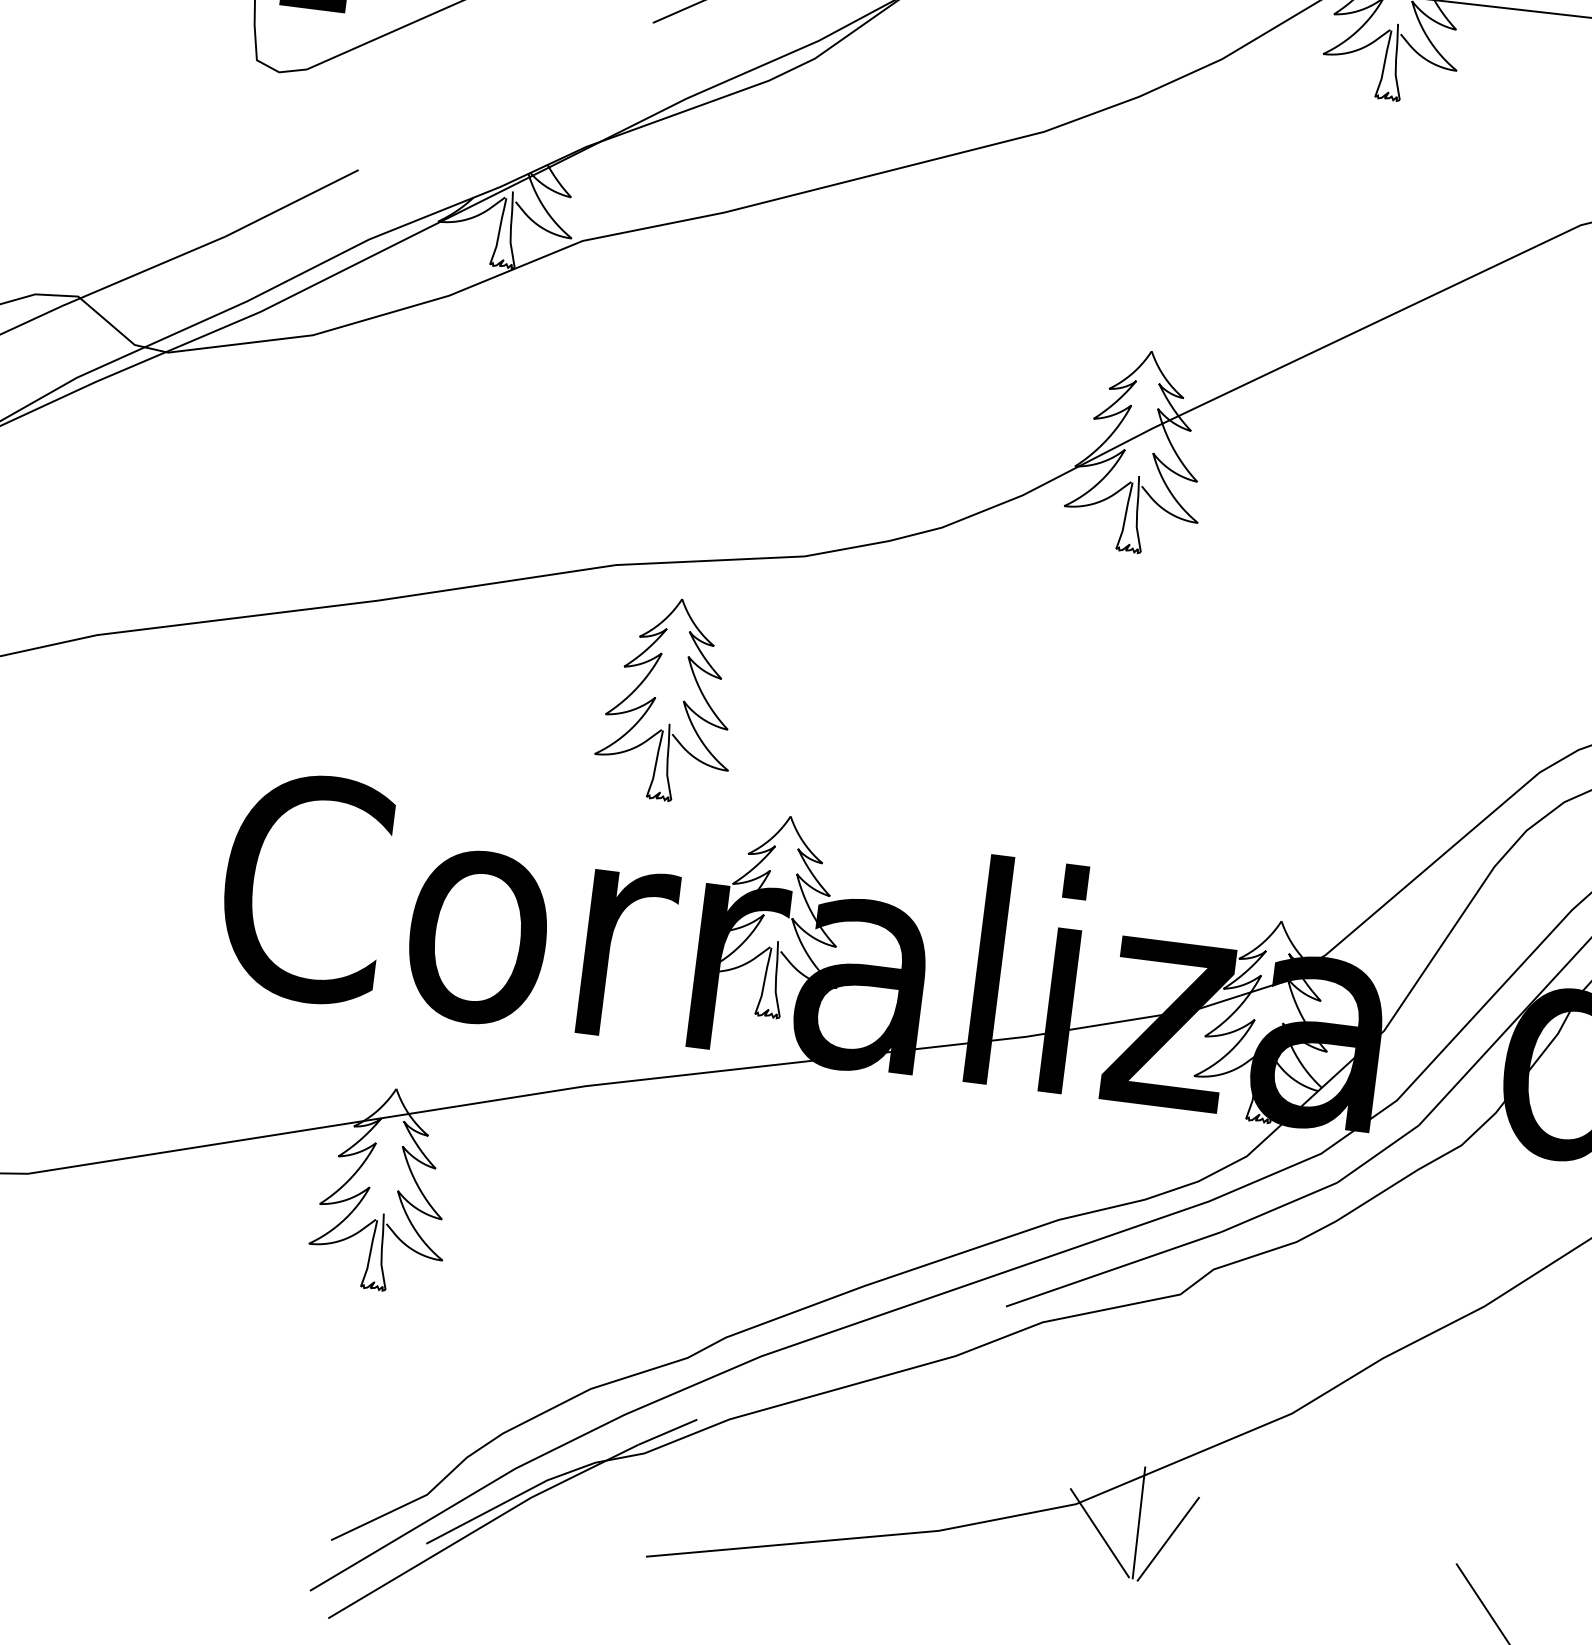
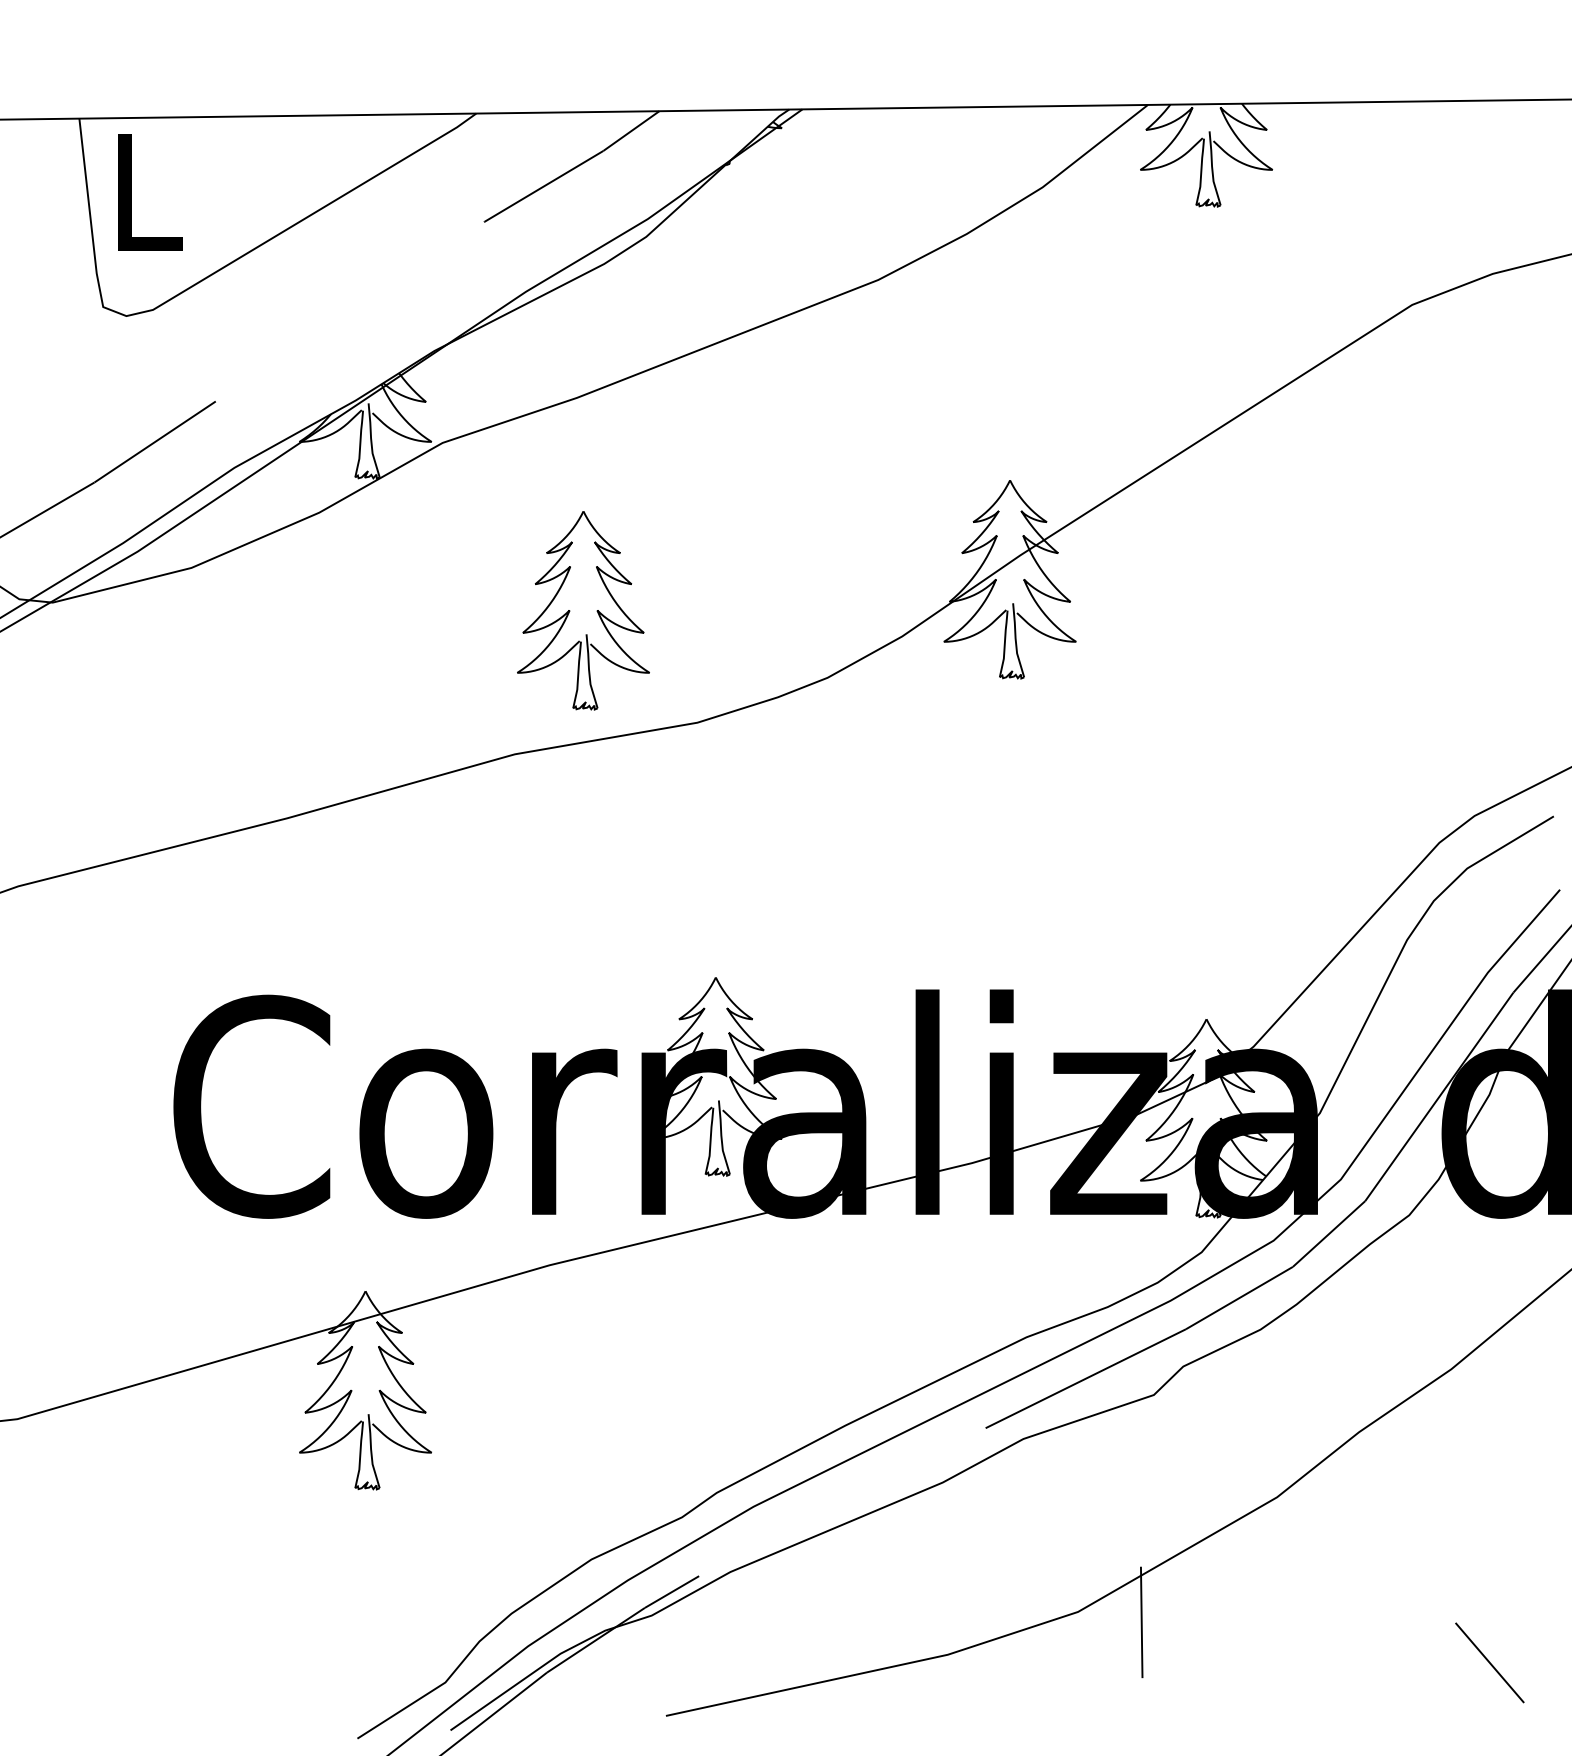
part: (656, 697) -> (570, 610), moved
line: (1099, 1532) -> (1104, 1636), removed
line: (1168, 1539) -> (1172, 1634), removed

